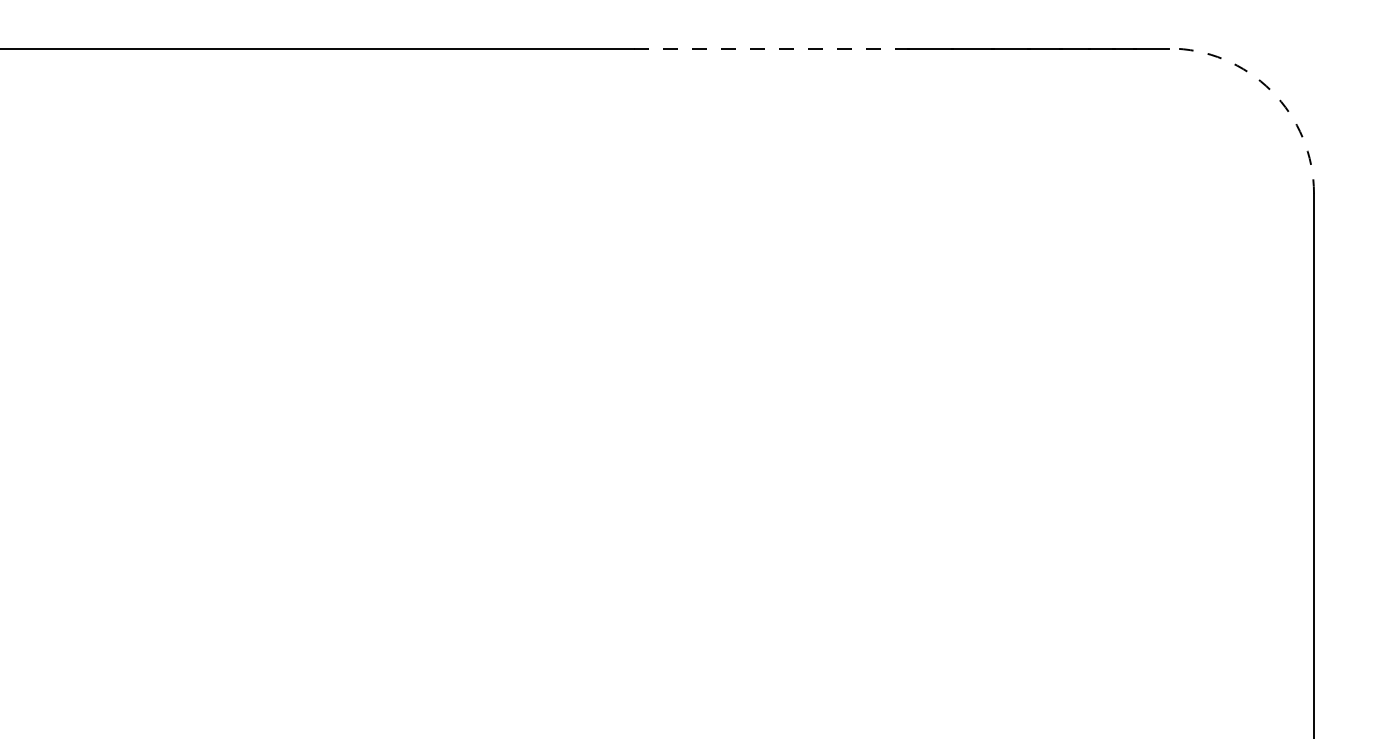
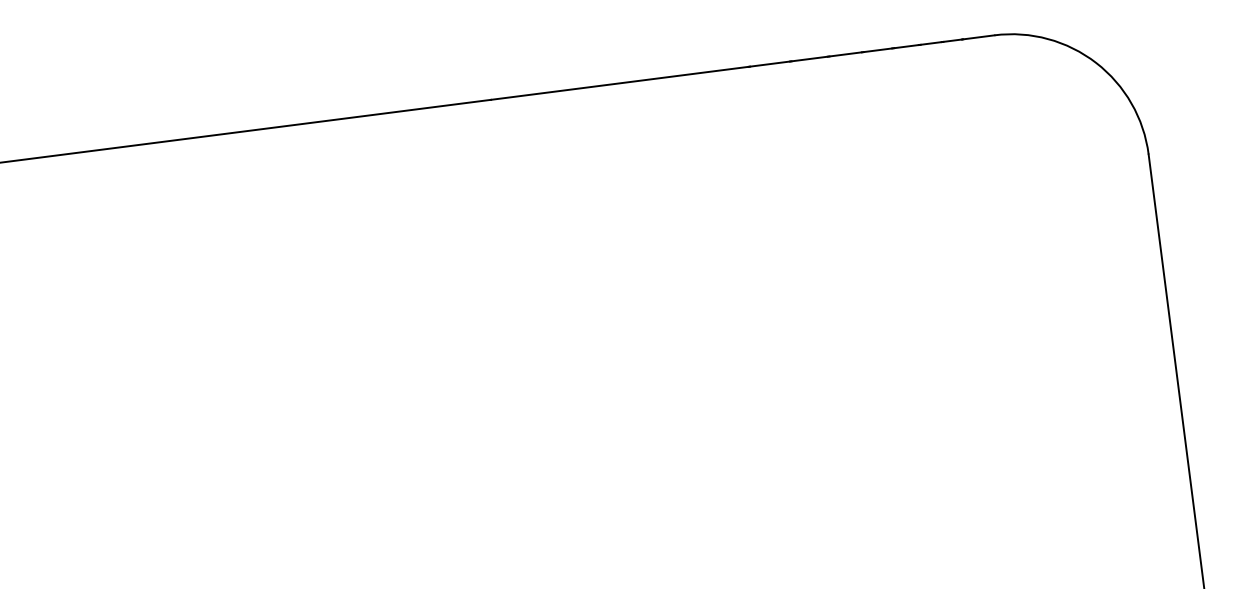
line: (770, 48) -> (619, 83), dashed -> solid
arc: (1271, 91) -> (1096, 63), dashed -> solid

